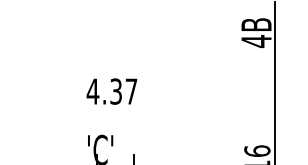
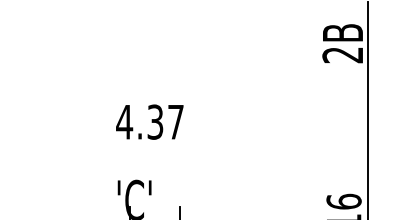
text: (256, 40) -> (342, 54), 4B -> 2B

